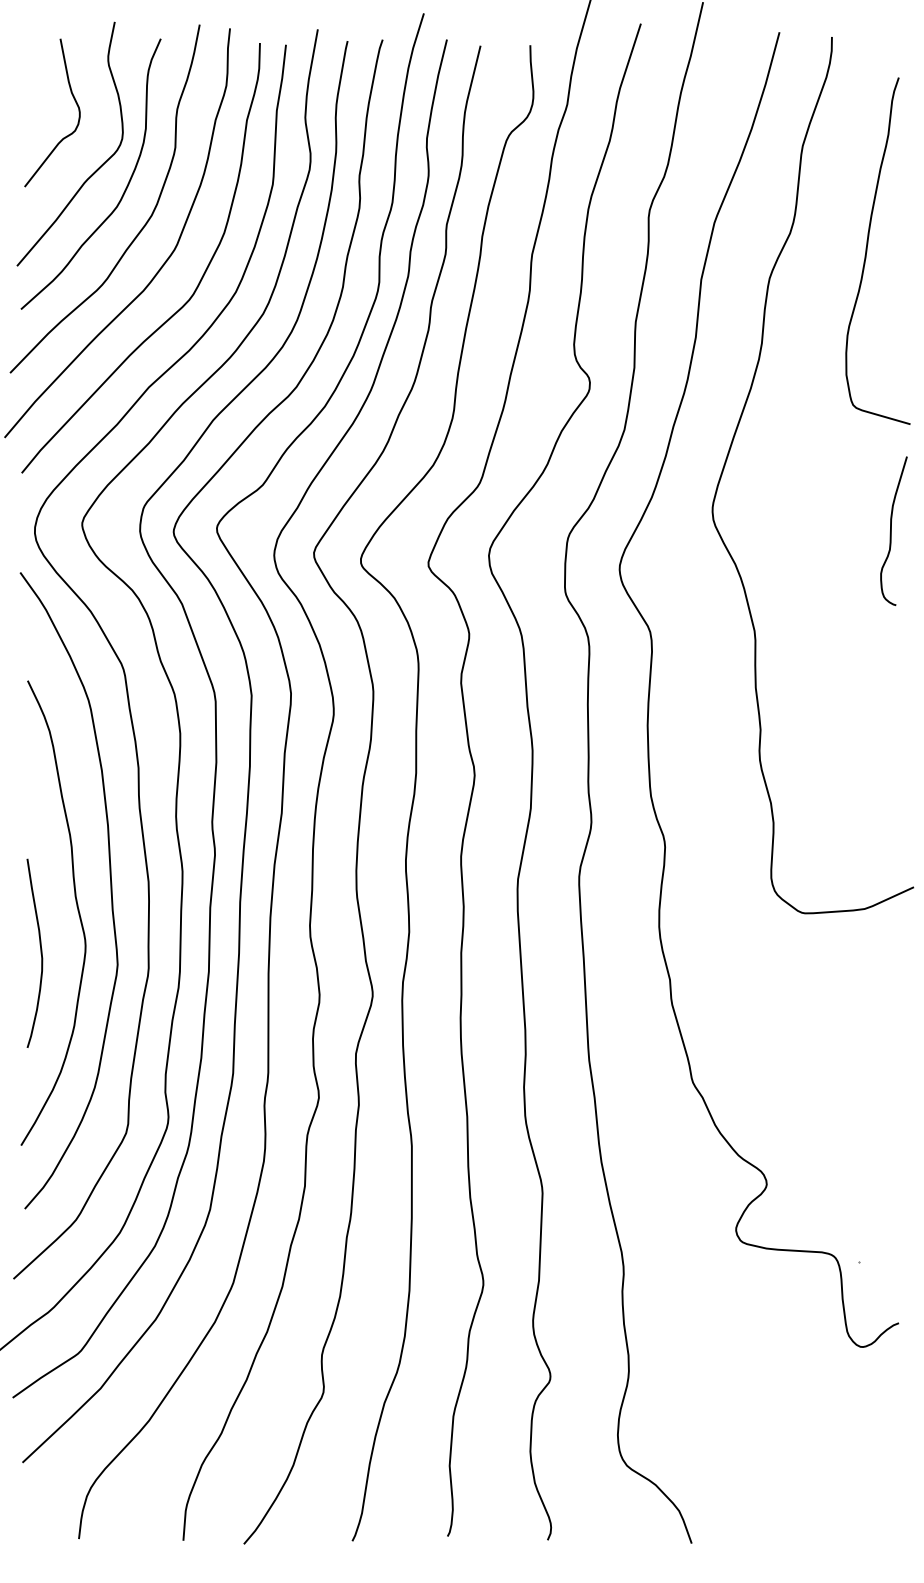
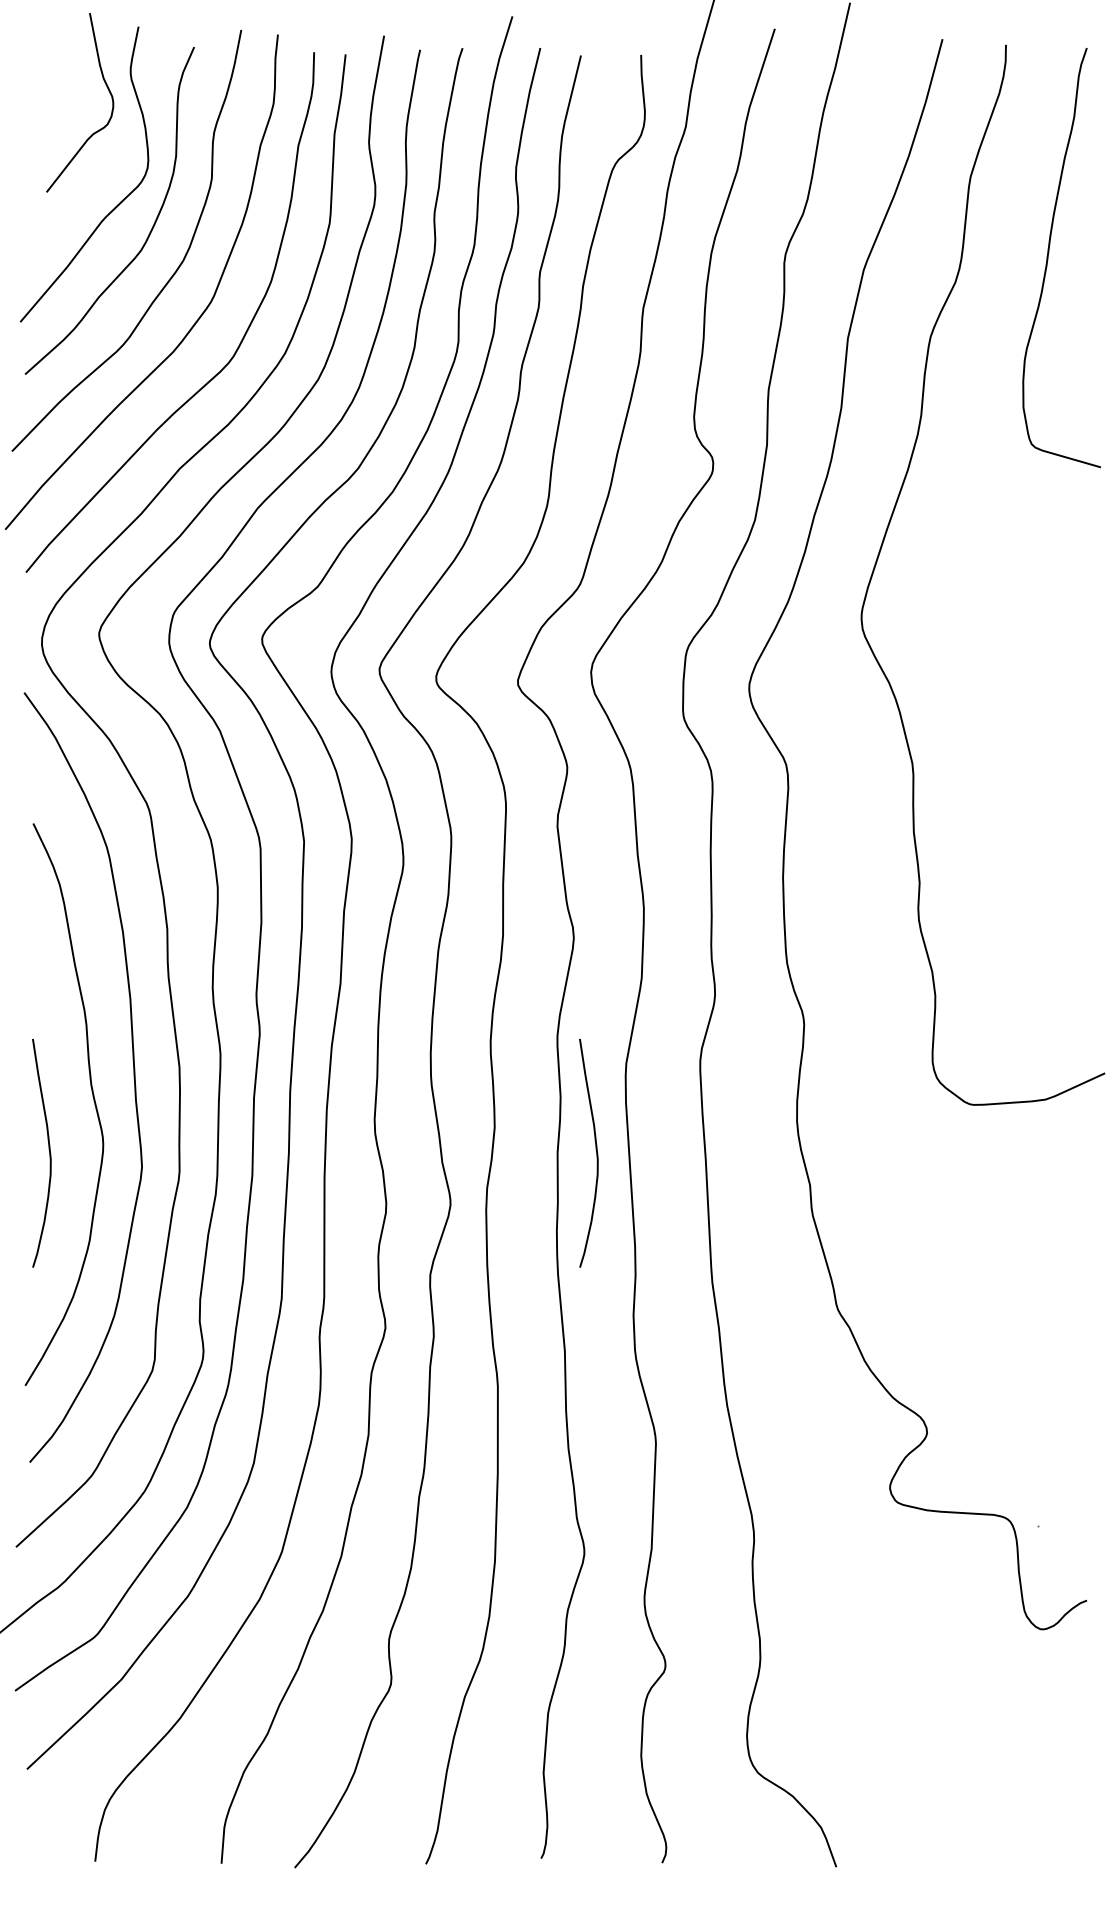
curve: (75, 101) -> (107, 89), moved
curve: (867, 246) -> (1049, 252), moved
curve: (891, 531) -> (1078, 642), removed
curve: (492, 950) -> (595, 1149), added

